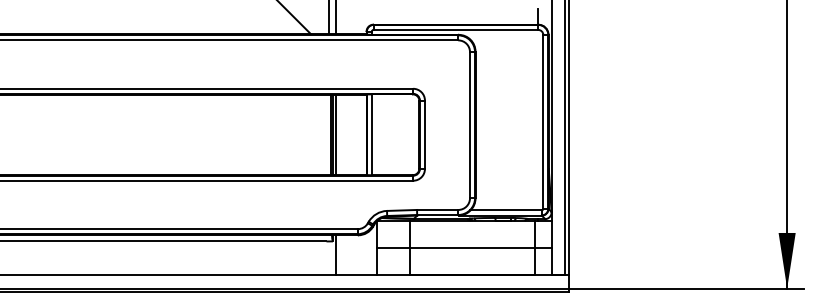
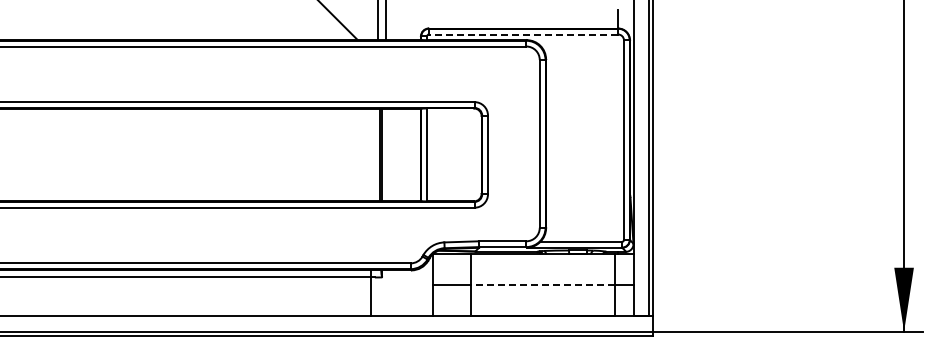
line: (455, 29) -> (523, 34), solid -> dashed
line: (336, 134) -> (386, 154), removed
line: (472, 248) -> (542, 285), solid -> dashed
line: (336, 255) -> (371, 293), moved

